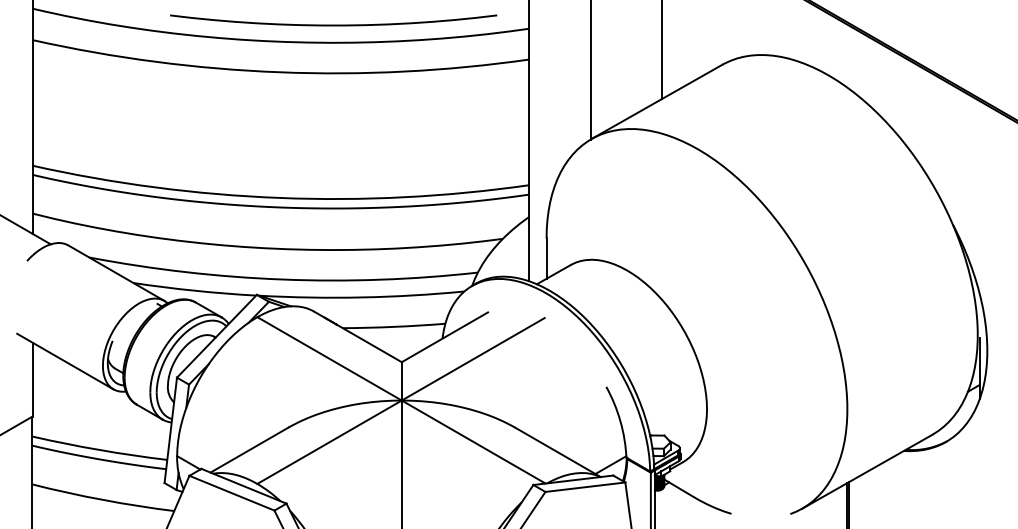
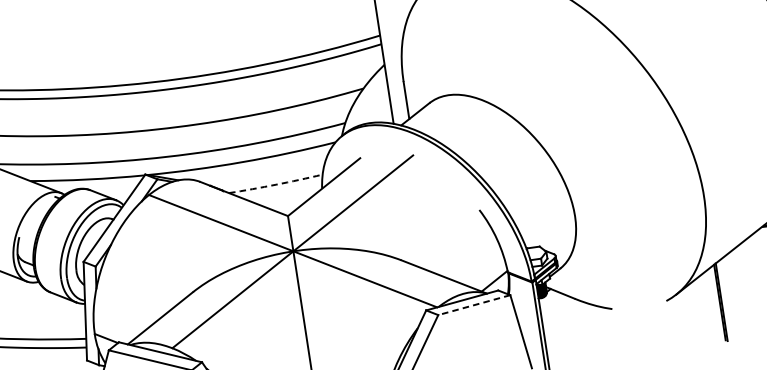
arc: (394, 326) -> (276, 184), solid -> dashed
line: (584, 487) -> (473, 305), solid -> dashed

